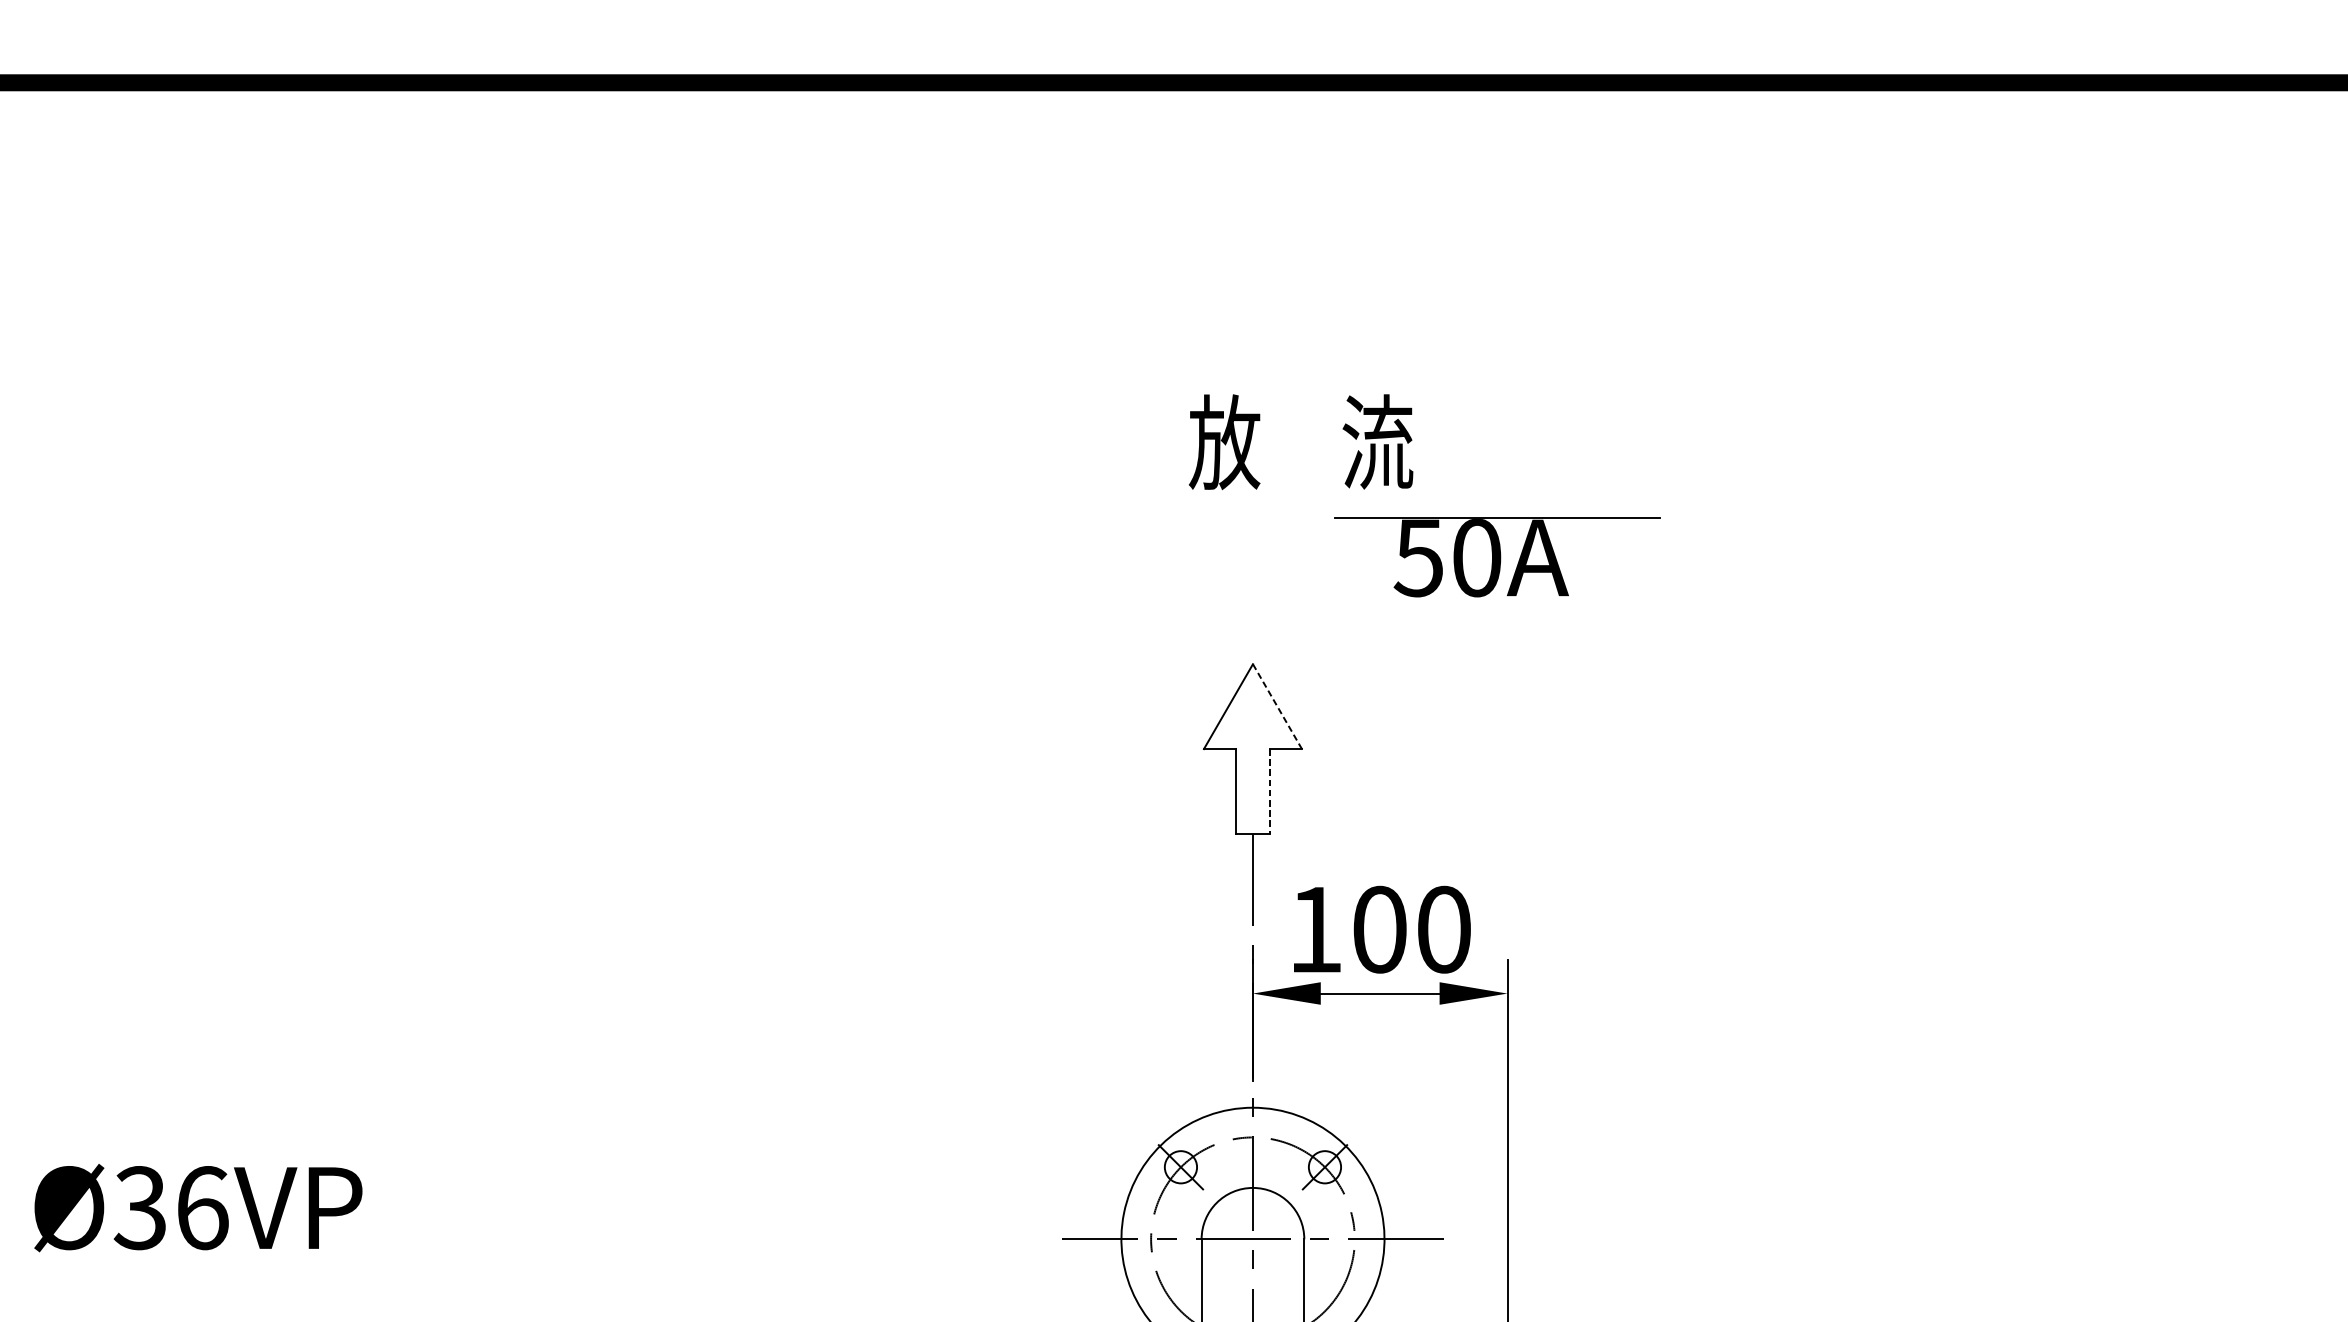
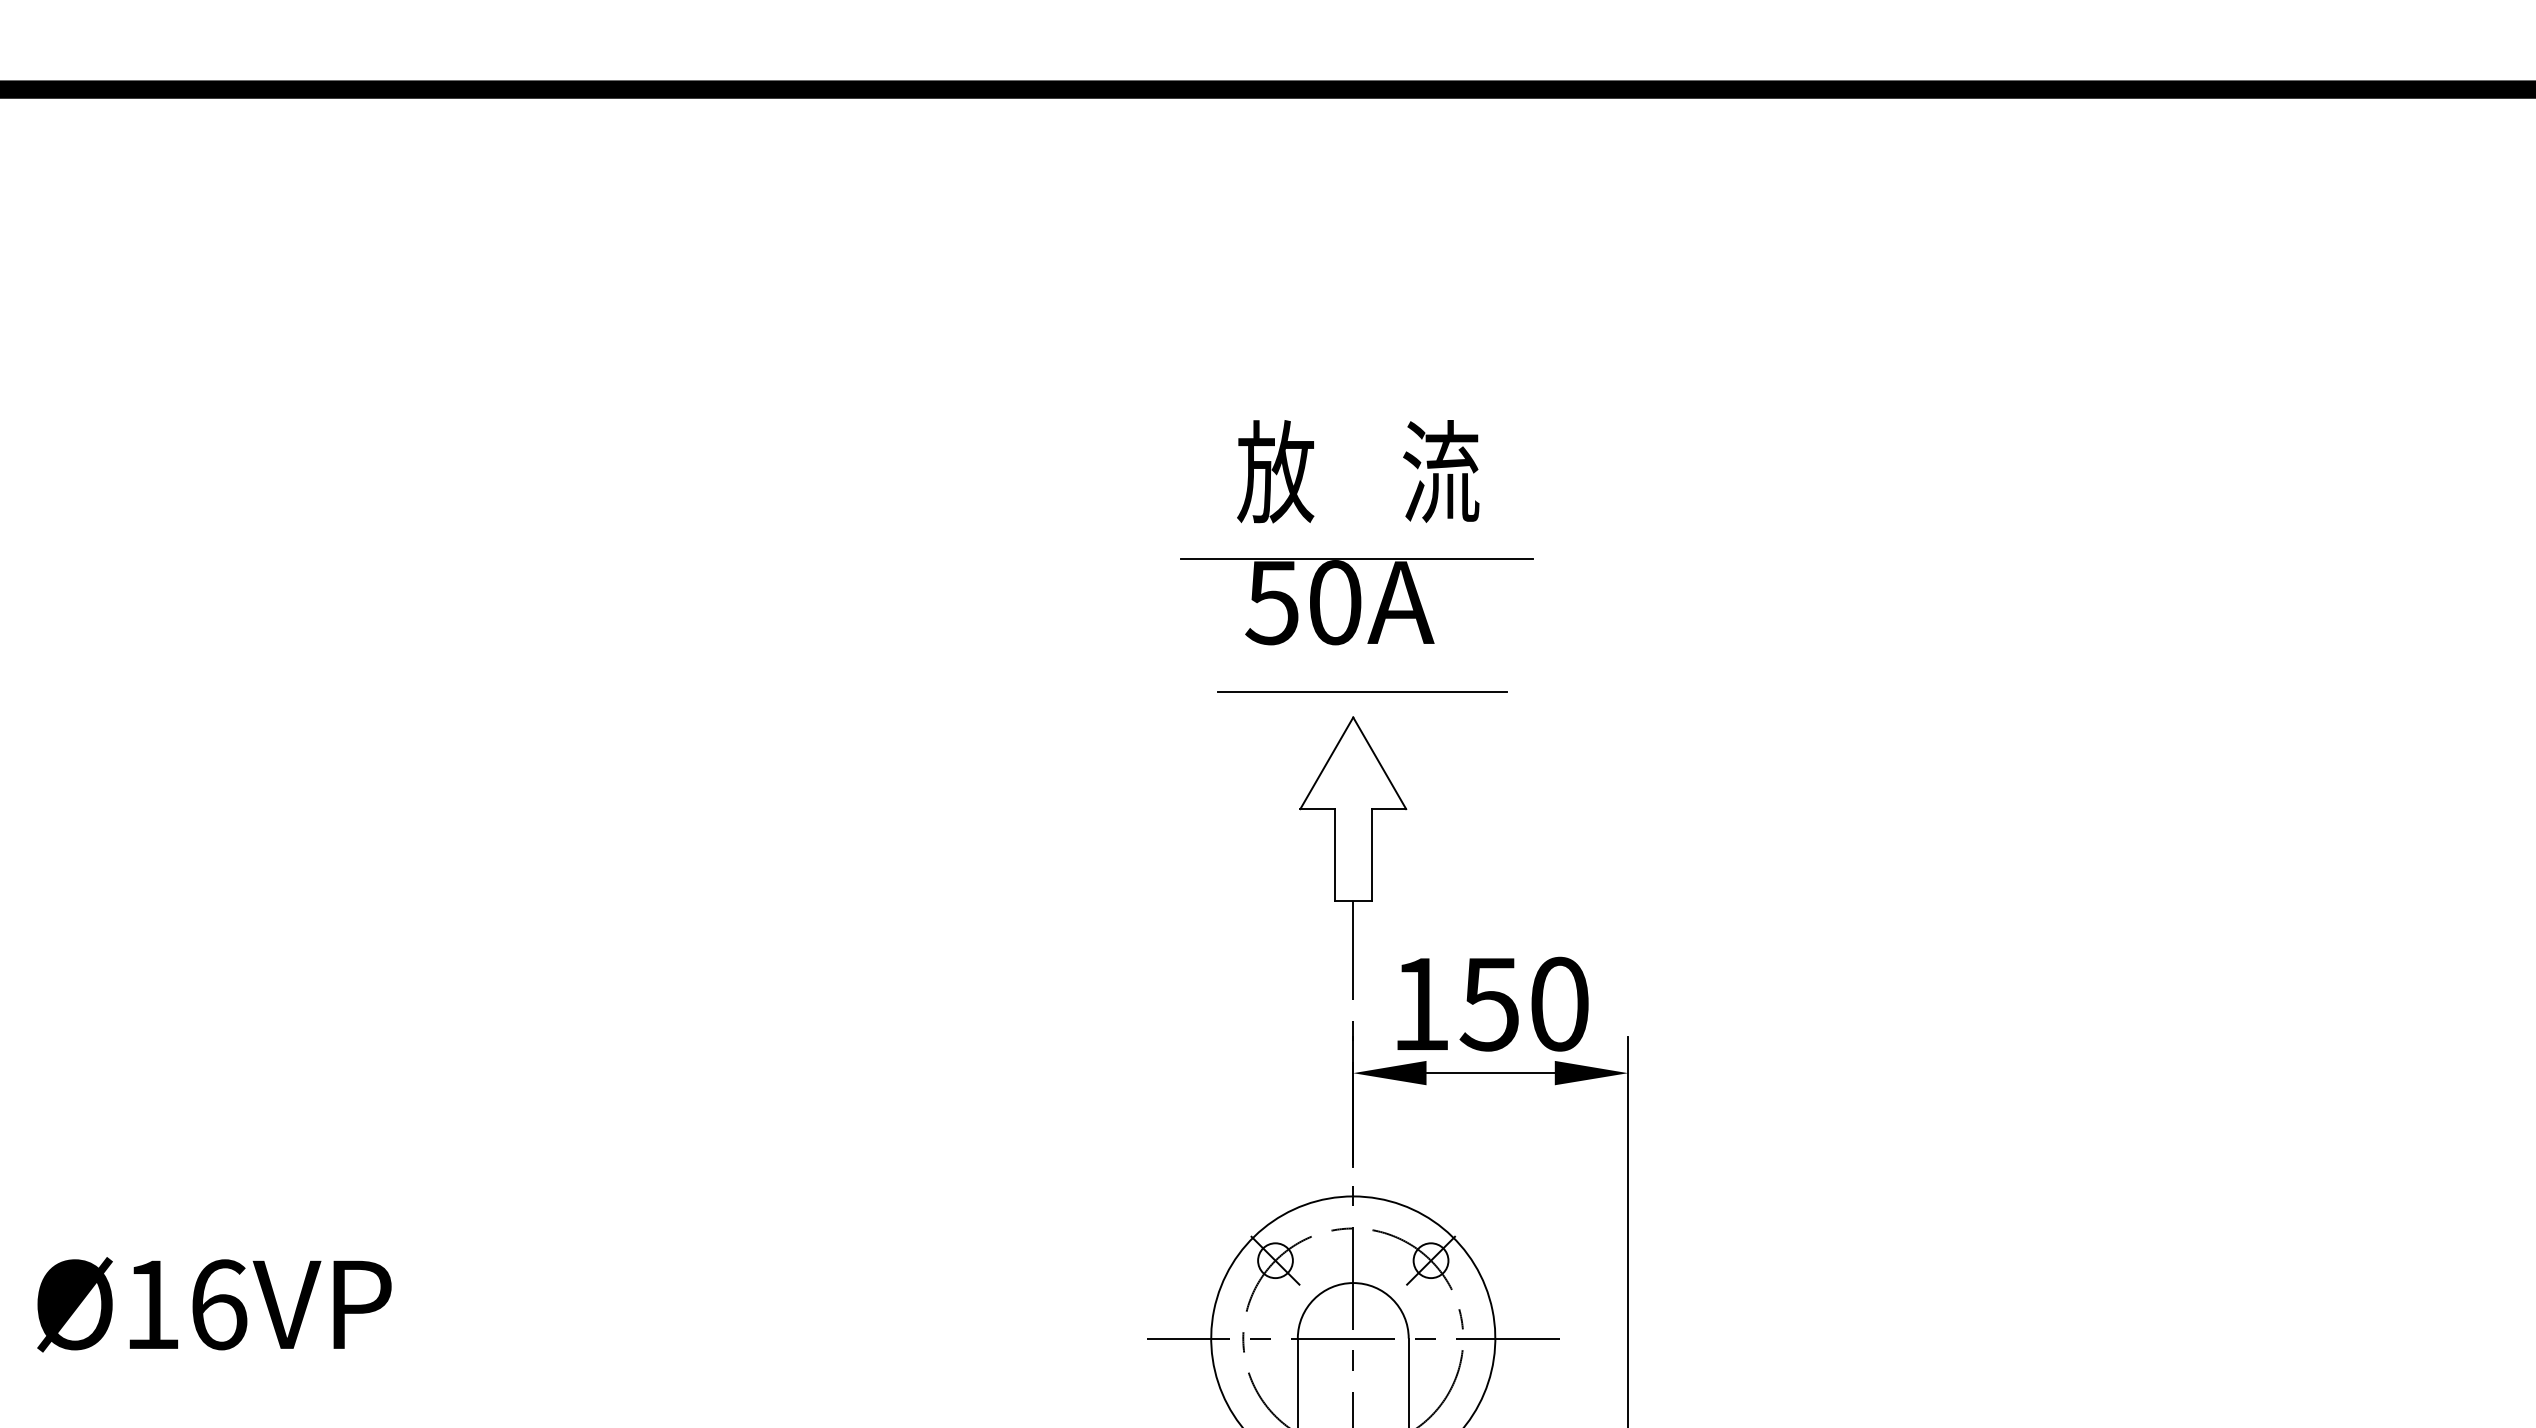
text: (1301, 442) -> (1358, 471), moved
part: (1496, 556) -> (1356, 601), moved
line: (1261, 641) -> (1362, 692), added
line: (1277, 706) -> (1379, 763), dashed -> solid
line: (1269, 791) -> (1371, 854), dashed -> solid
text: (1379, 929) -> (1489, 1003), 100 -> 150
text: (140, 1207) -> (151, 1304), Ø36VP -> Ø16VP

